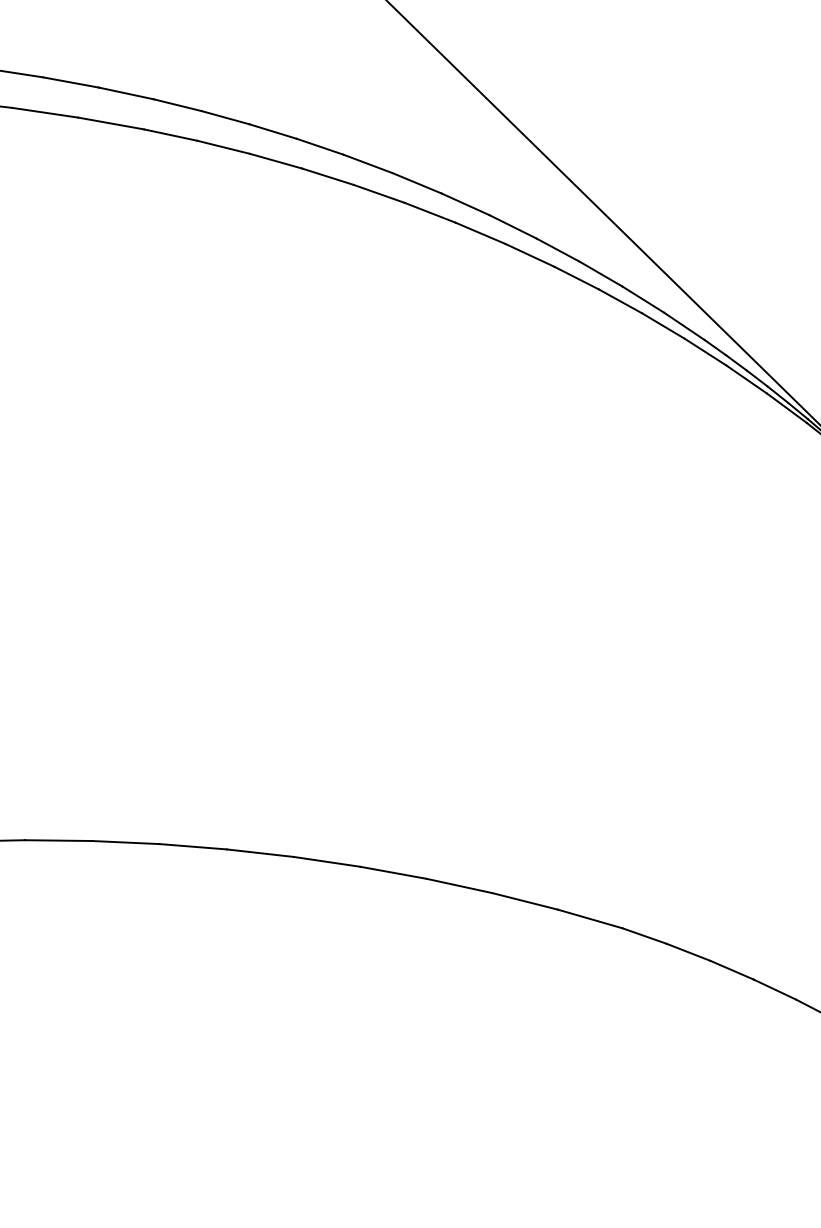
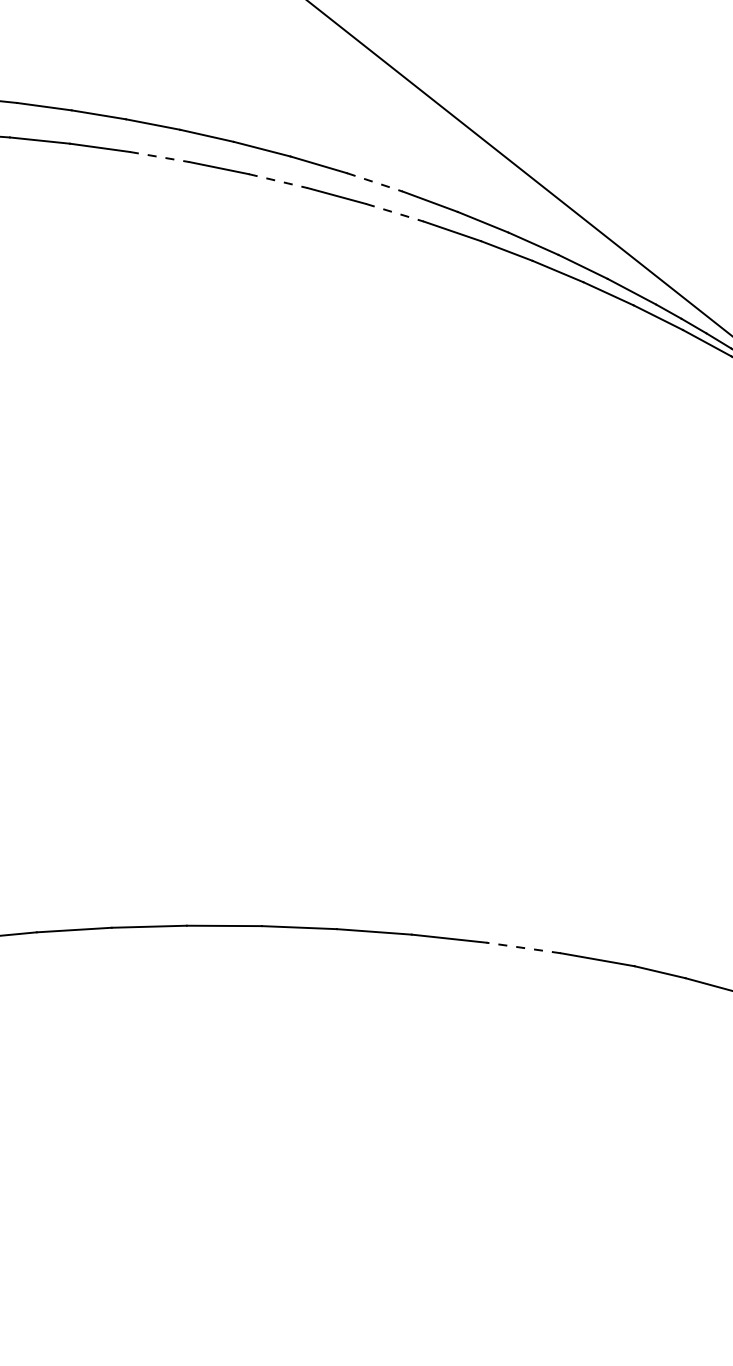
line: (276, 161) -> (160, 157), solid -> dashed
line: (379, 194) -> (278, 181), solid -> dashed
line: (465, 204) -> (374, 182), solid -> dashed
line: (480, 233) -> (395, 212), solid -> dashed
line: (525, 901) -> (524, 948), solid -> dashed

